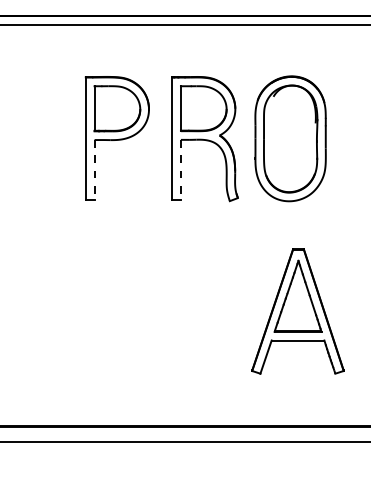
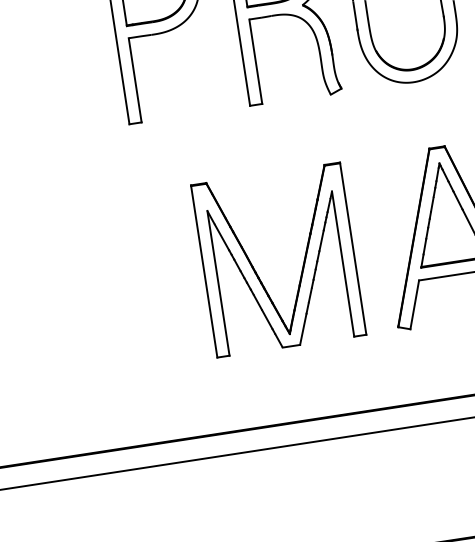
line: (94, 170) -> (135, 80), dashed -> solid
line: (180, 170) -> (255, 62), dashed -> solid
part: (158, 314) -> (255, 268), added

